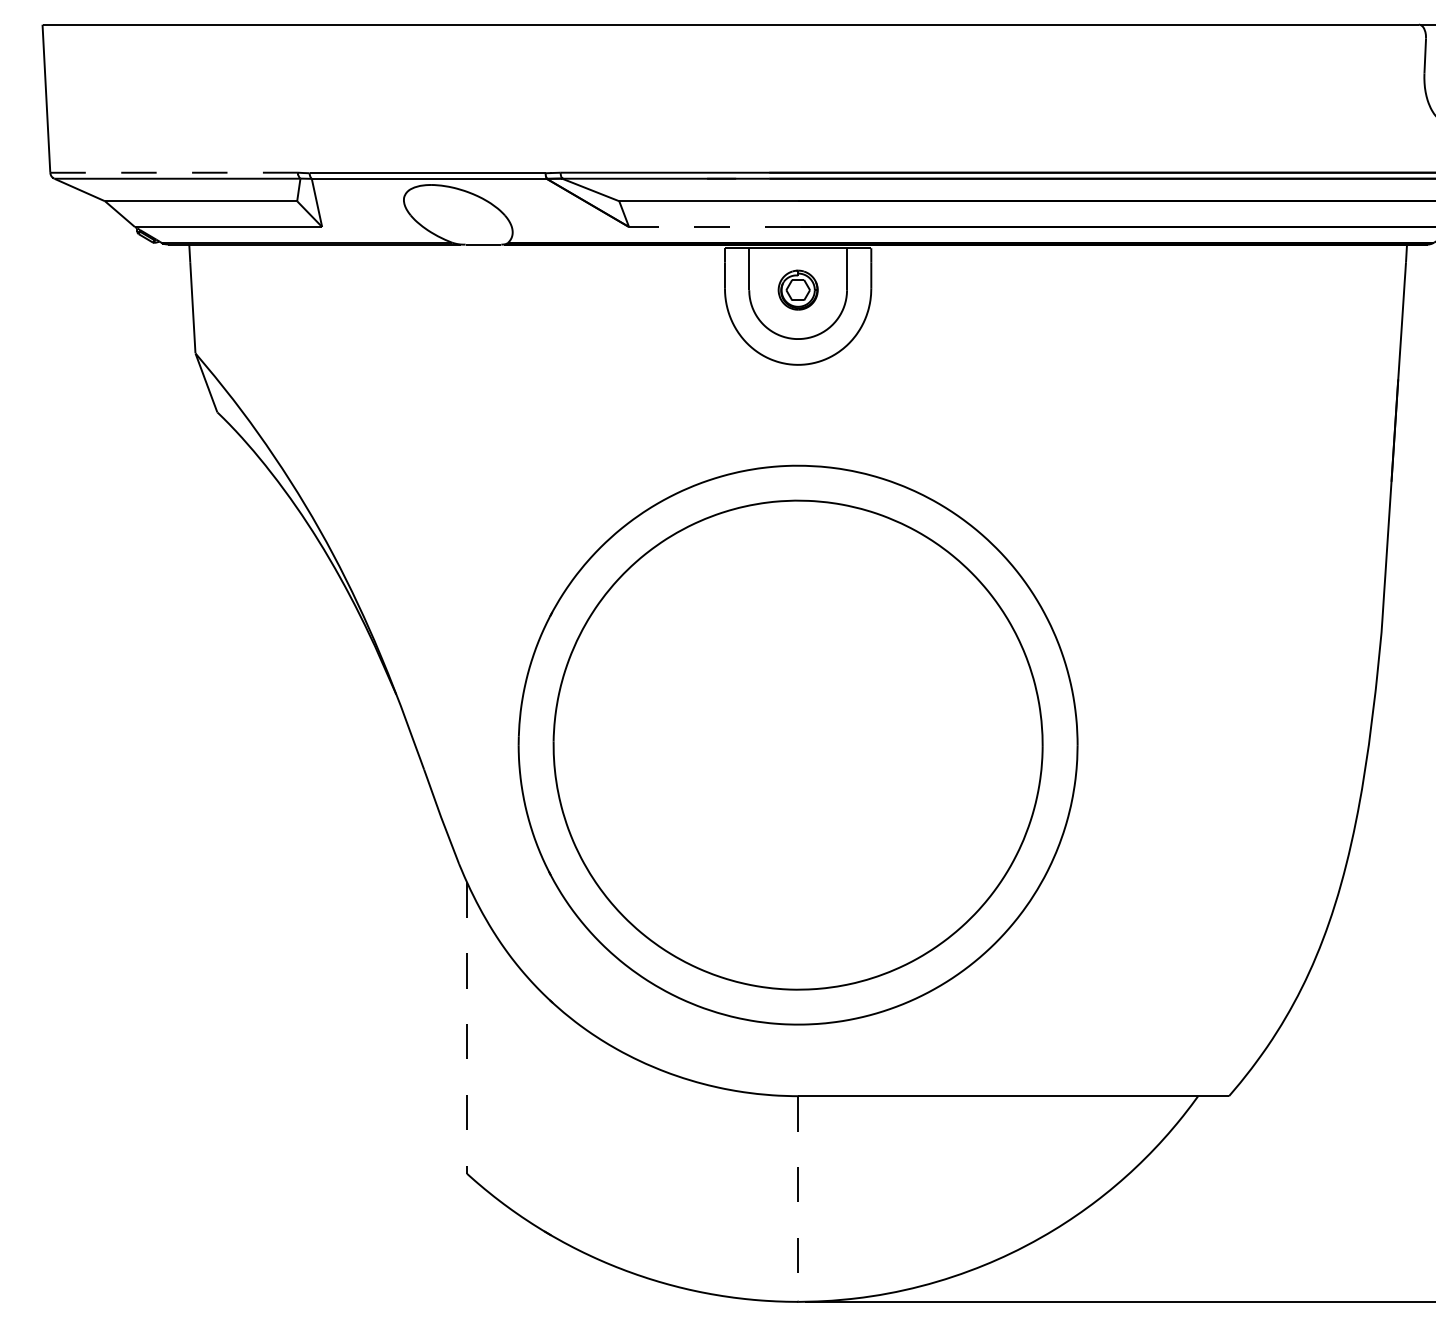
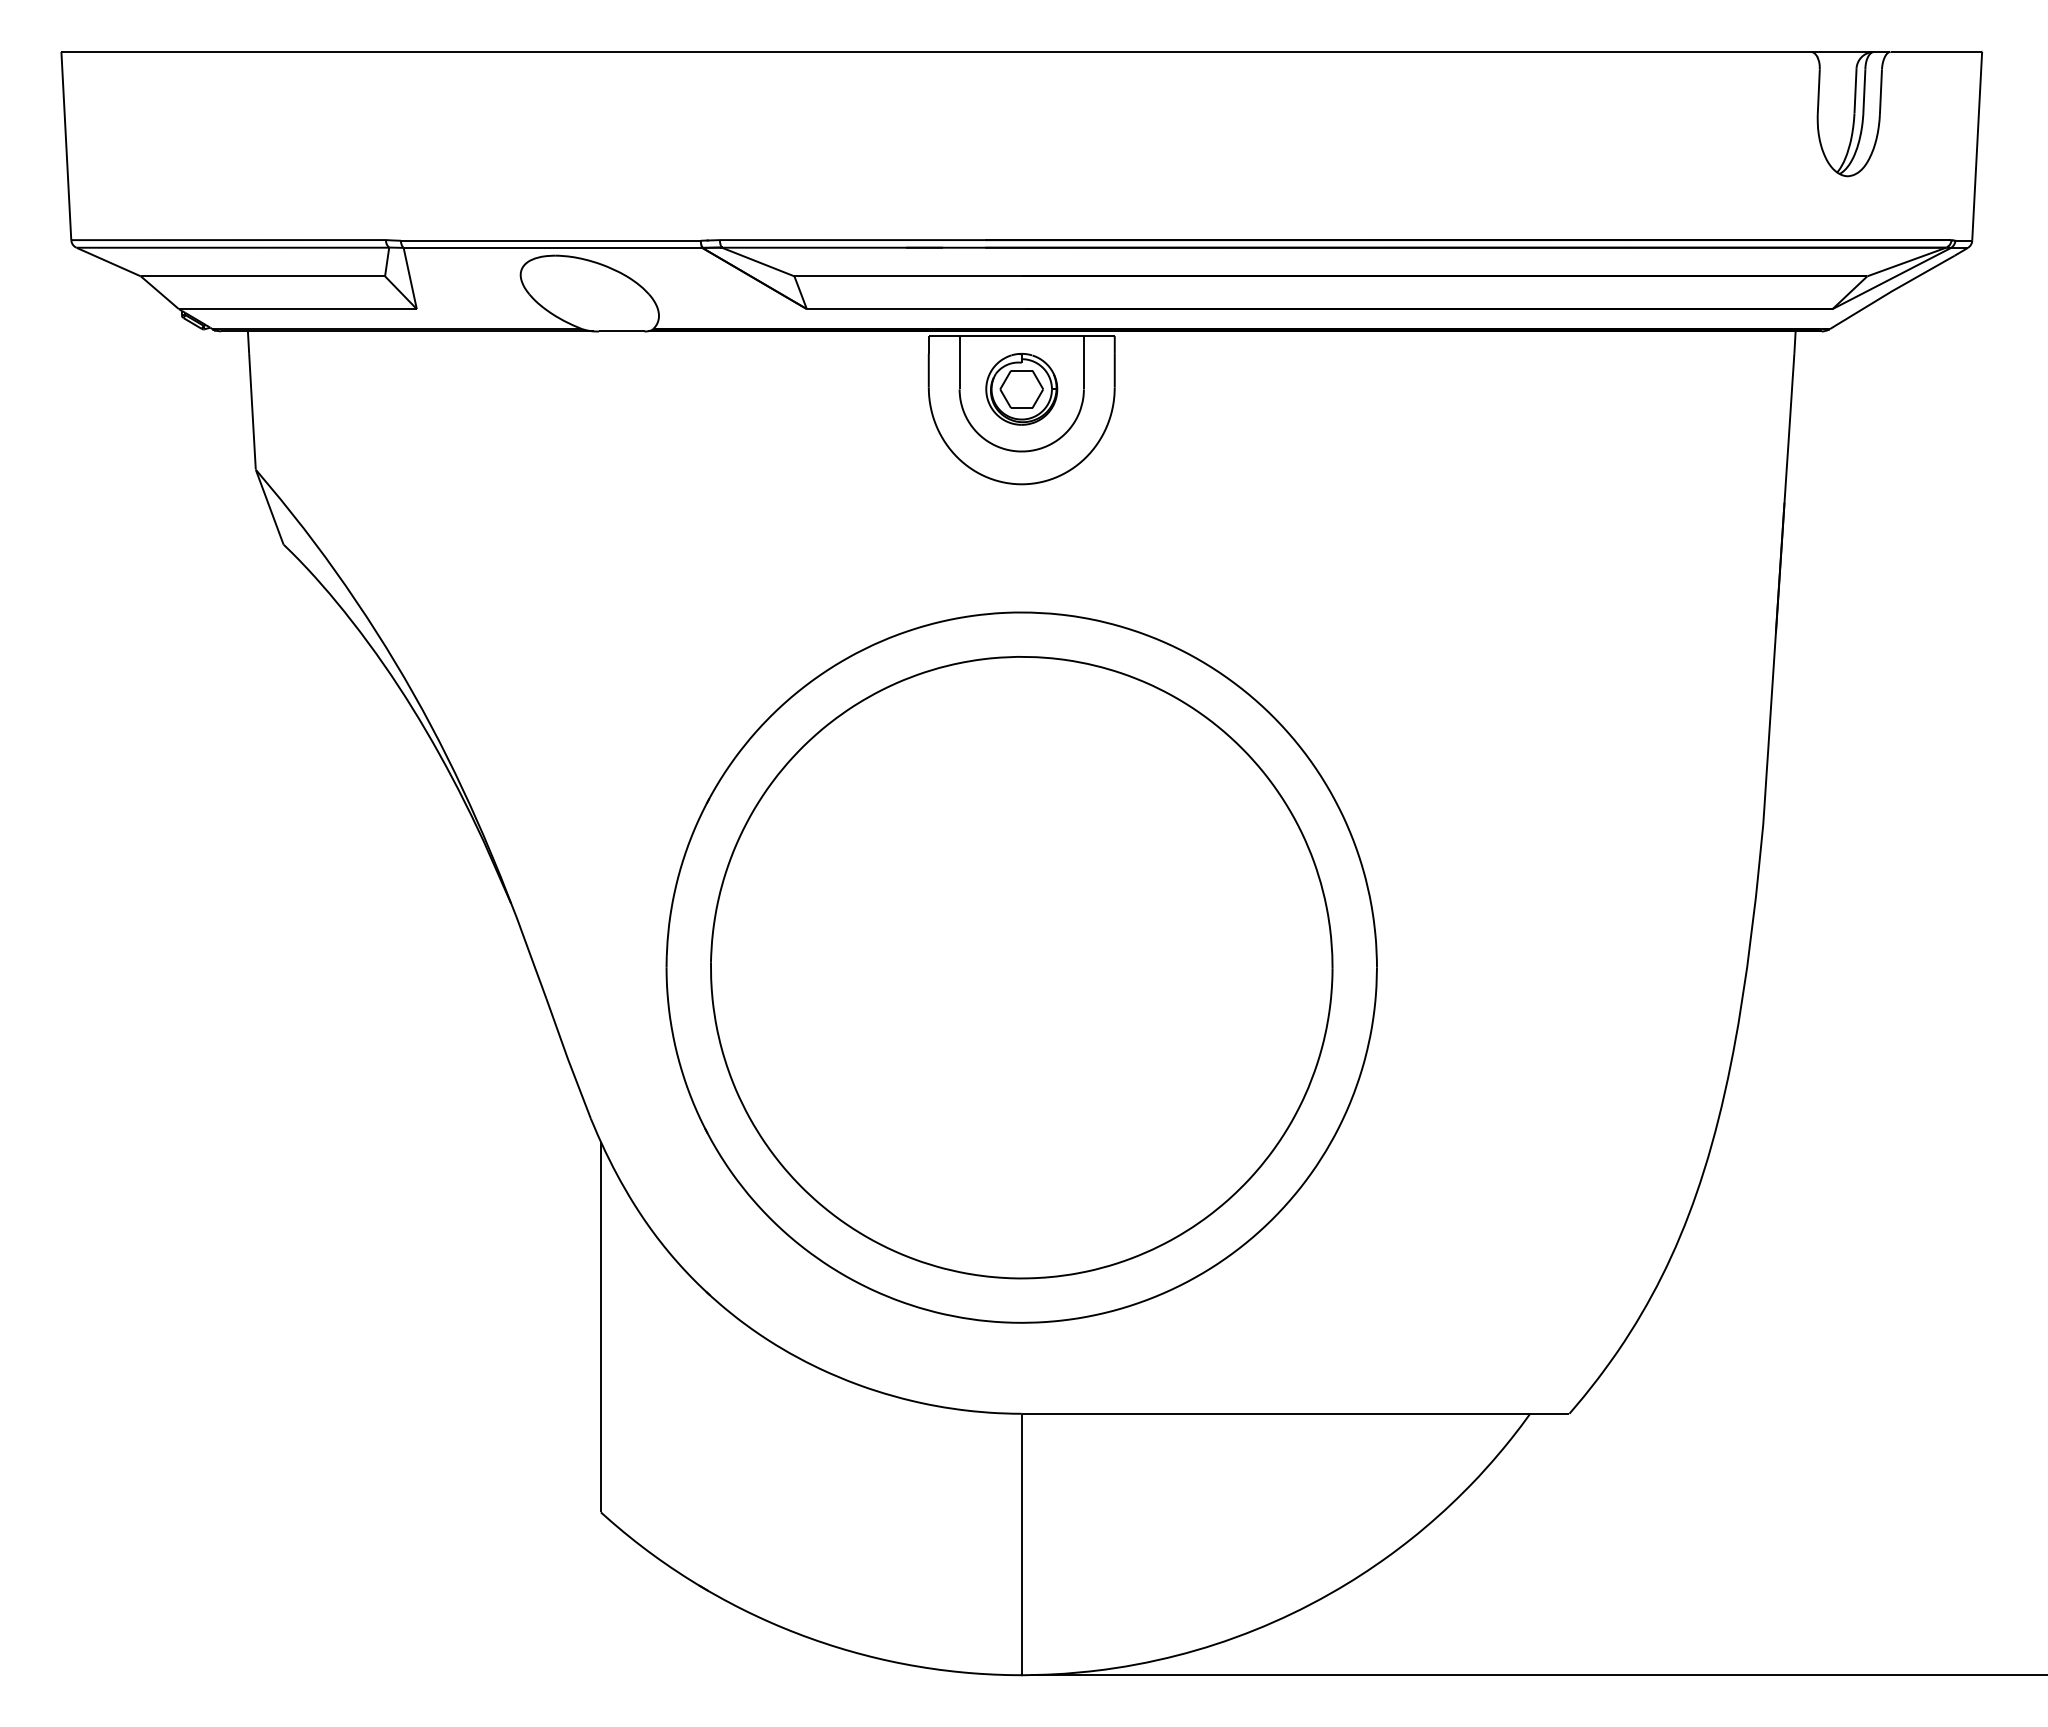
line: (174, 173) -> (229, 240), dashed -> solid
line: (714, 227) -> (915, 309), dashed -> solid
part: (797, 290) -> (1021, 389), size x1.43
line: (466, 1028) -> (600, 1327), dashed -> solid
line: (797, 1199) -> (1021, 1544), dashed -> solid

